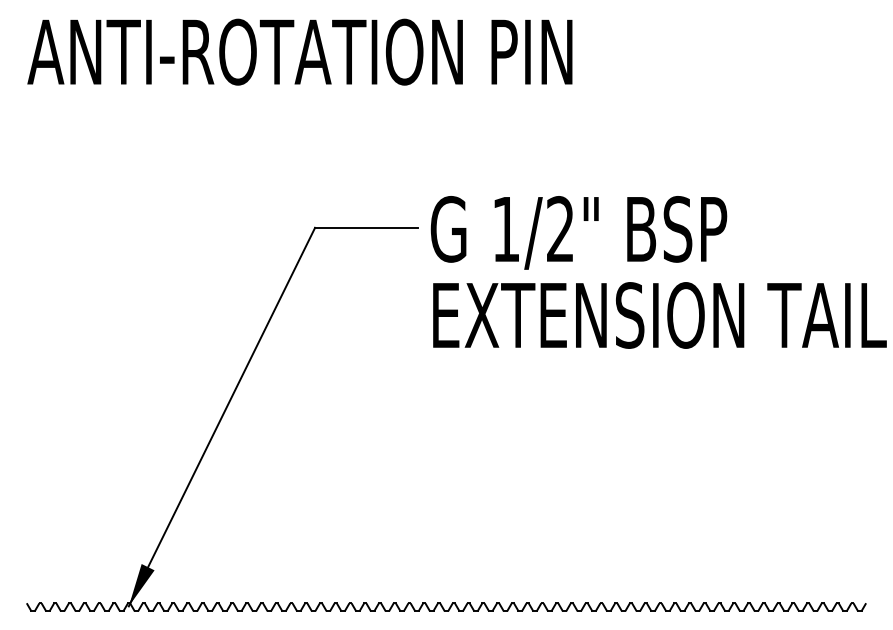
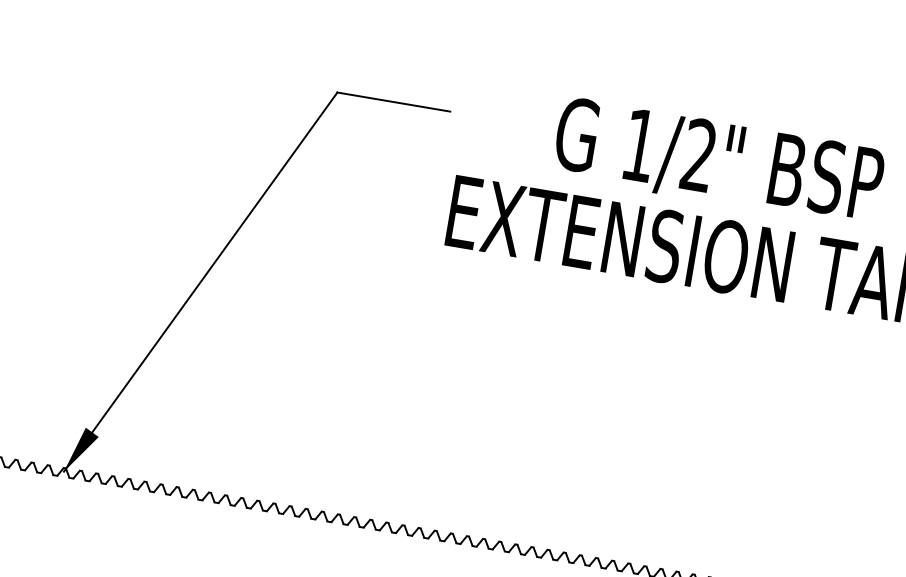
text: (578, 232) -> (718, 162), moved

